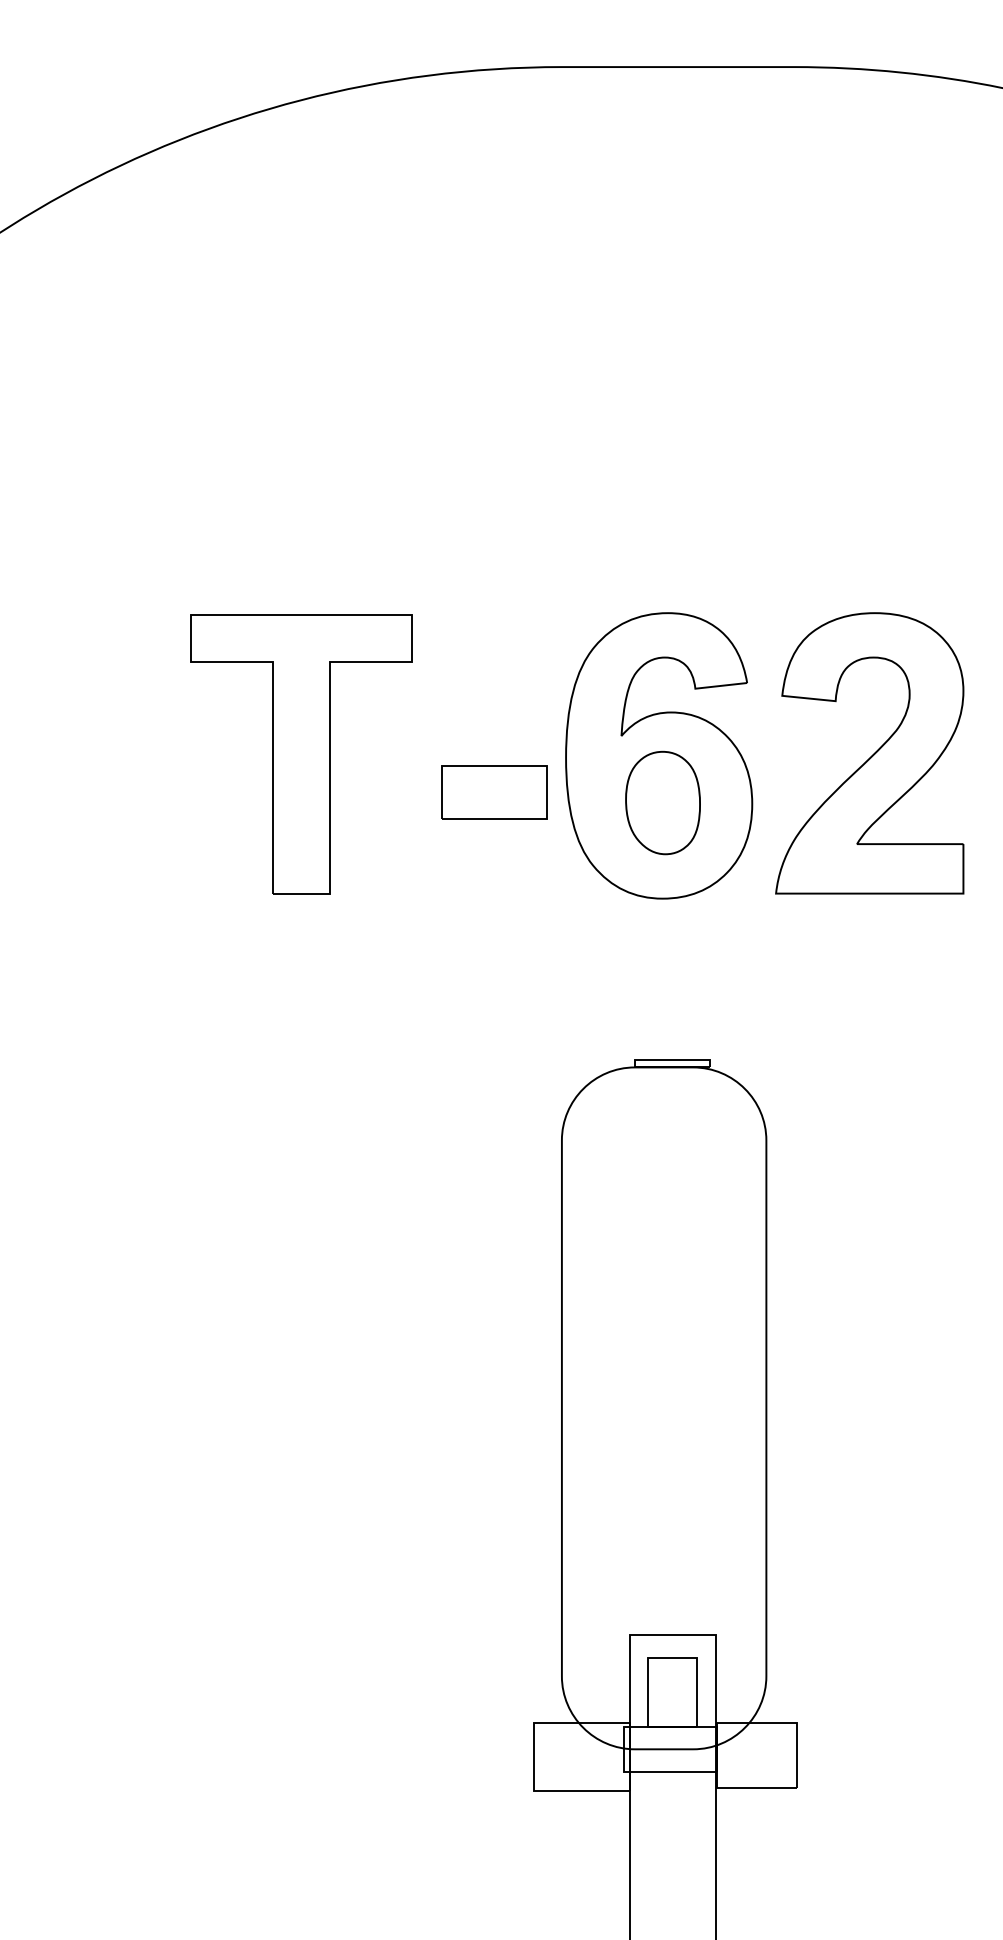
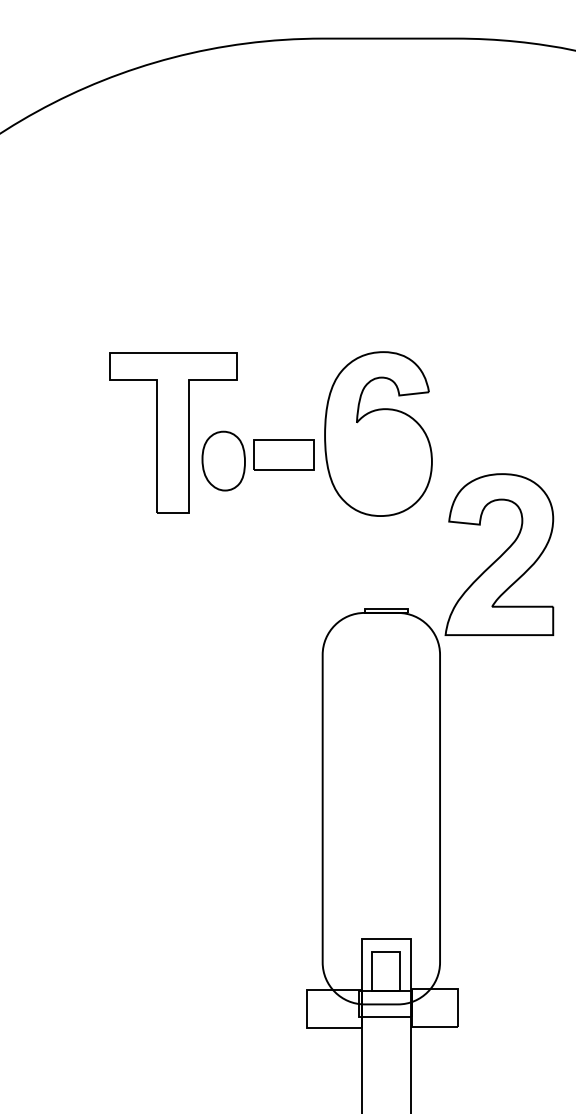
part: (869, 753) -> (499, 554), moved
part: (662, 801) -> (223, 460), moved

